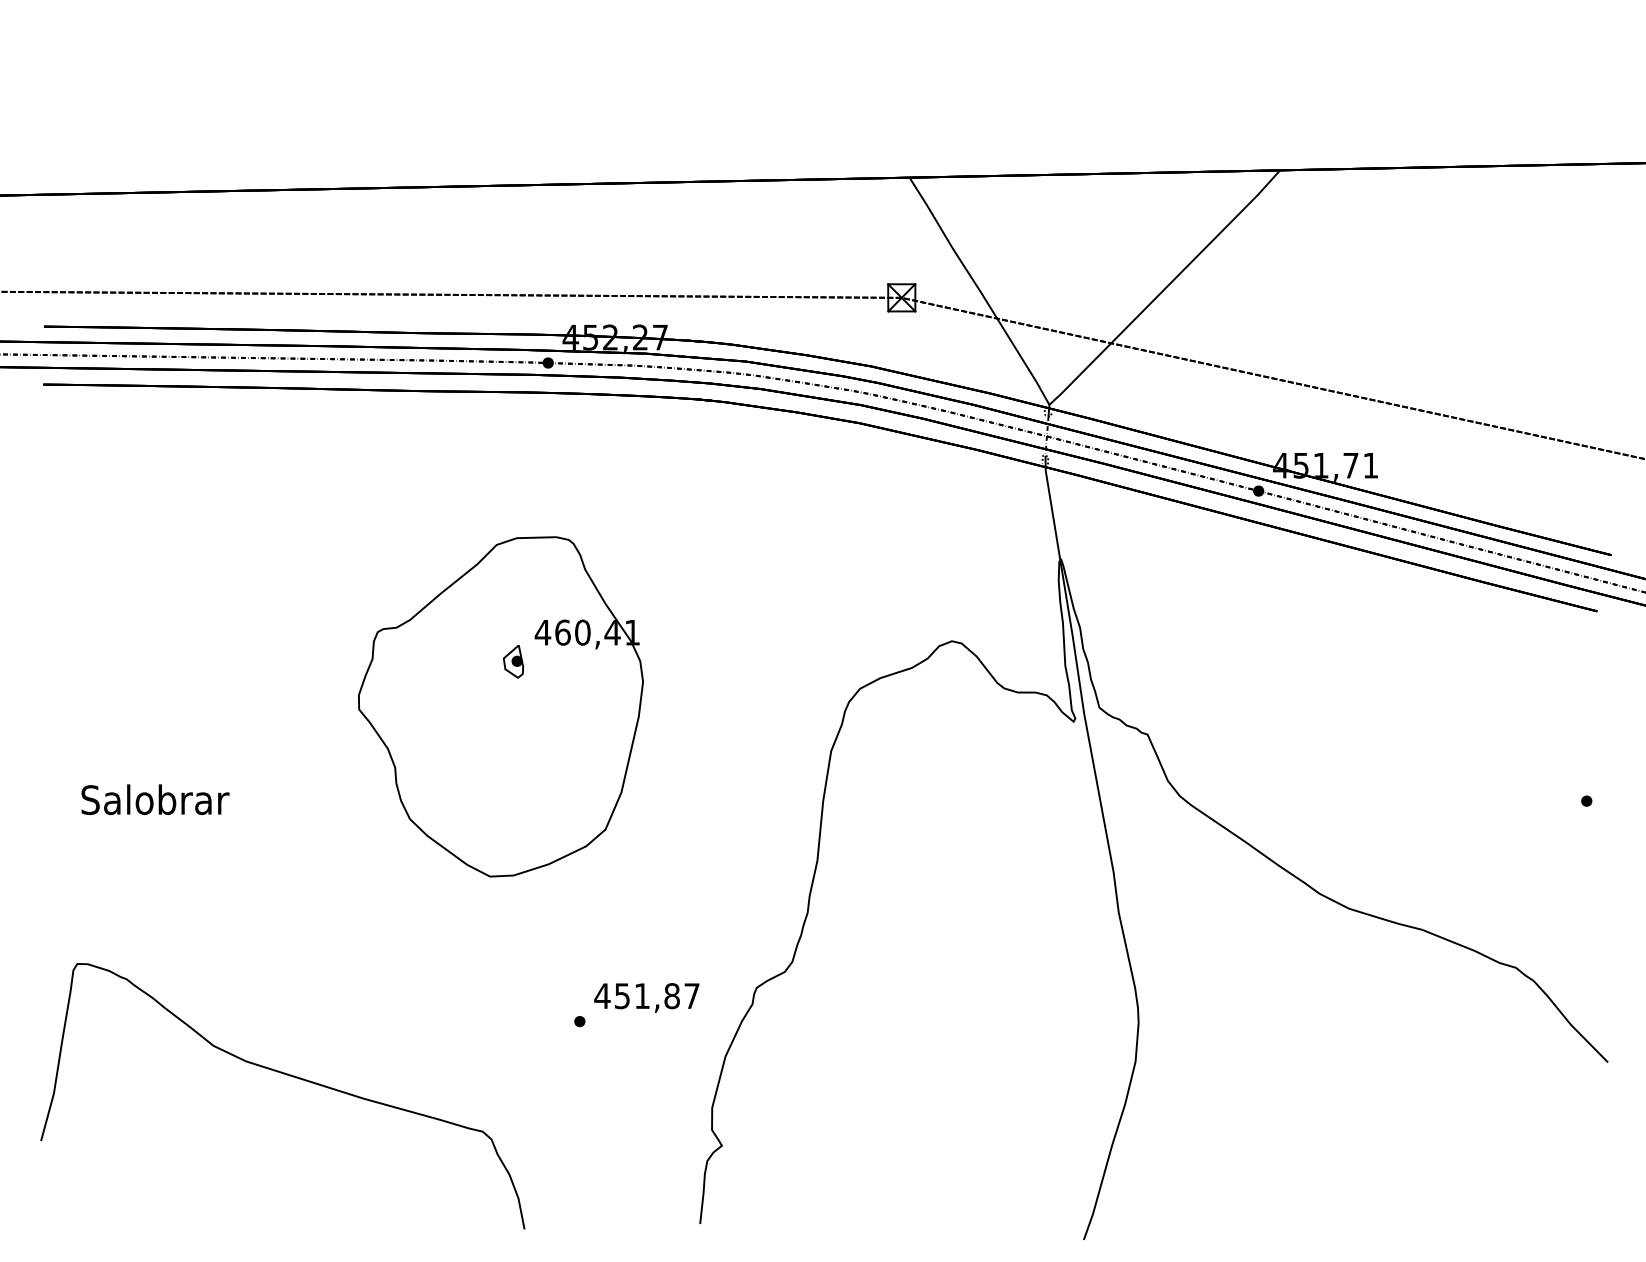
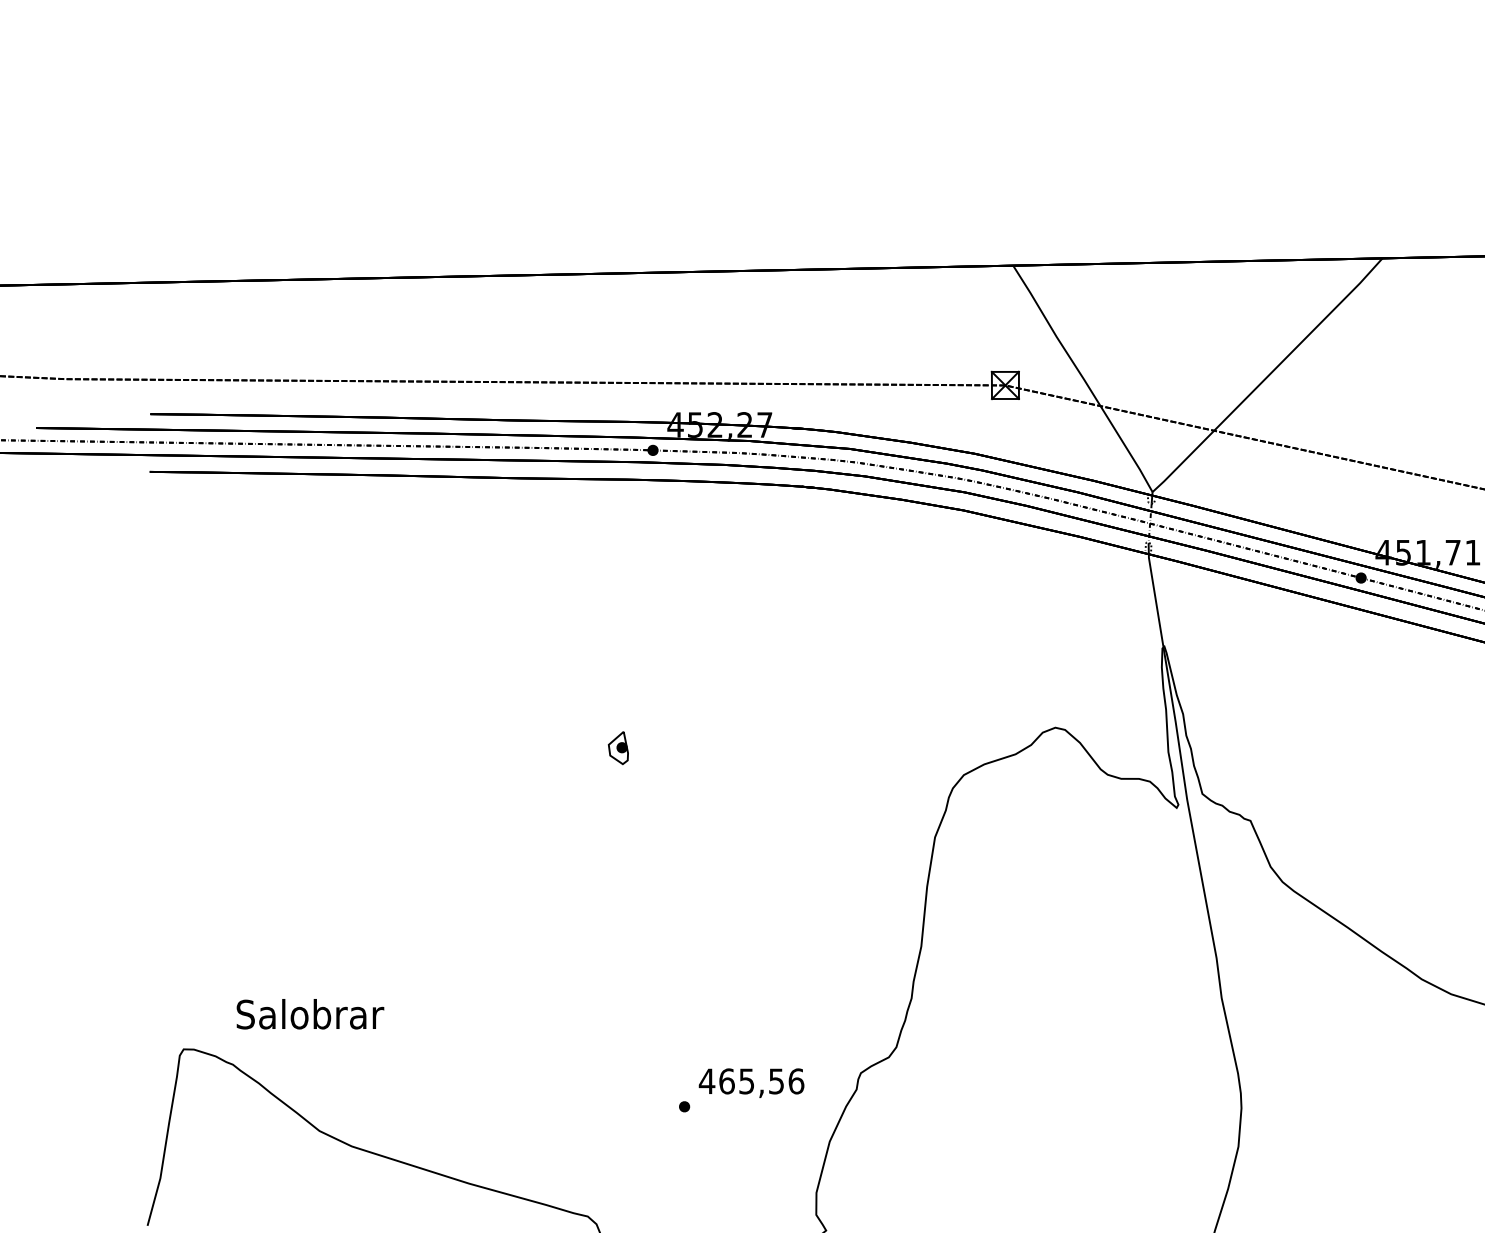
part: (500, 706) -> (605, 792), removed
text: (155, 799) -> (310, 1014), moved
text: (657, 996) -> (761, 1081), 451,87 -> 465,56

